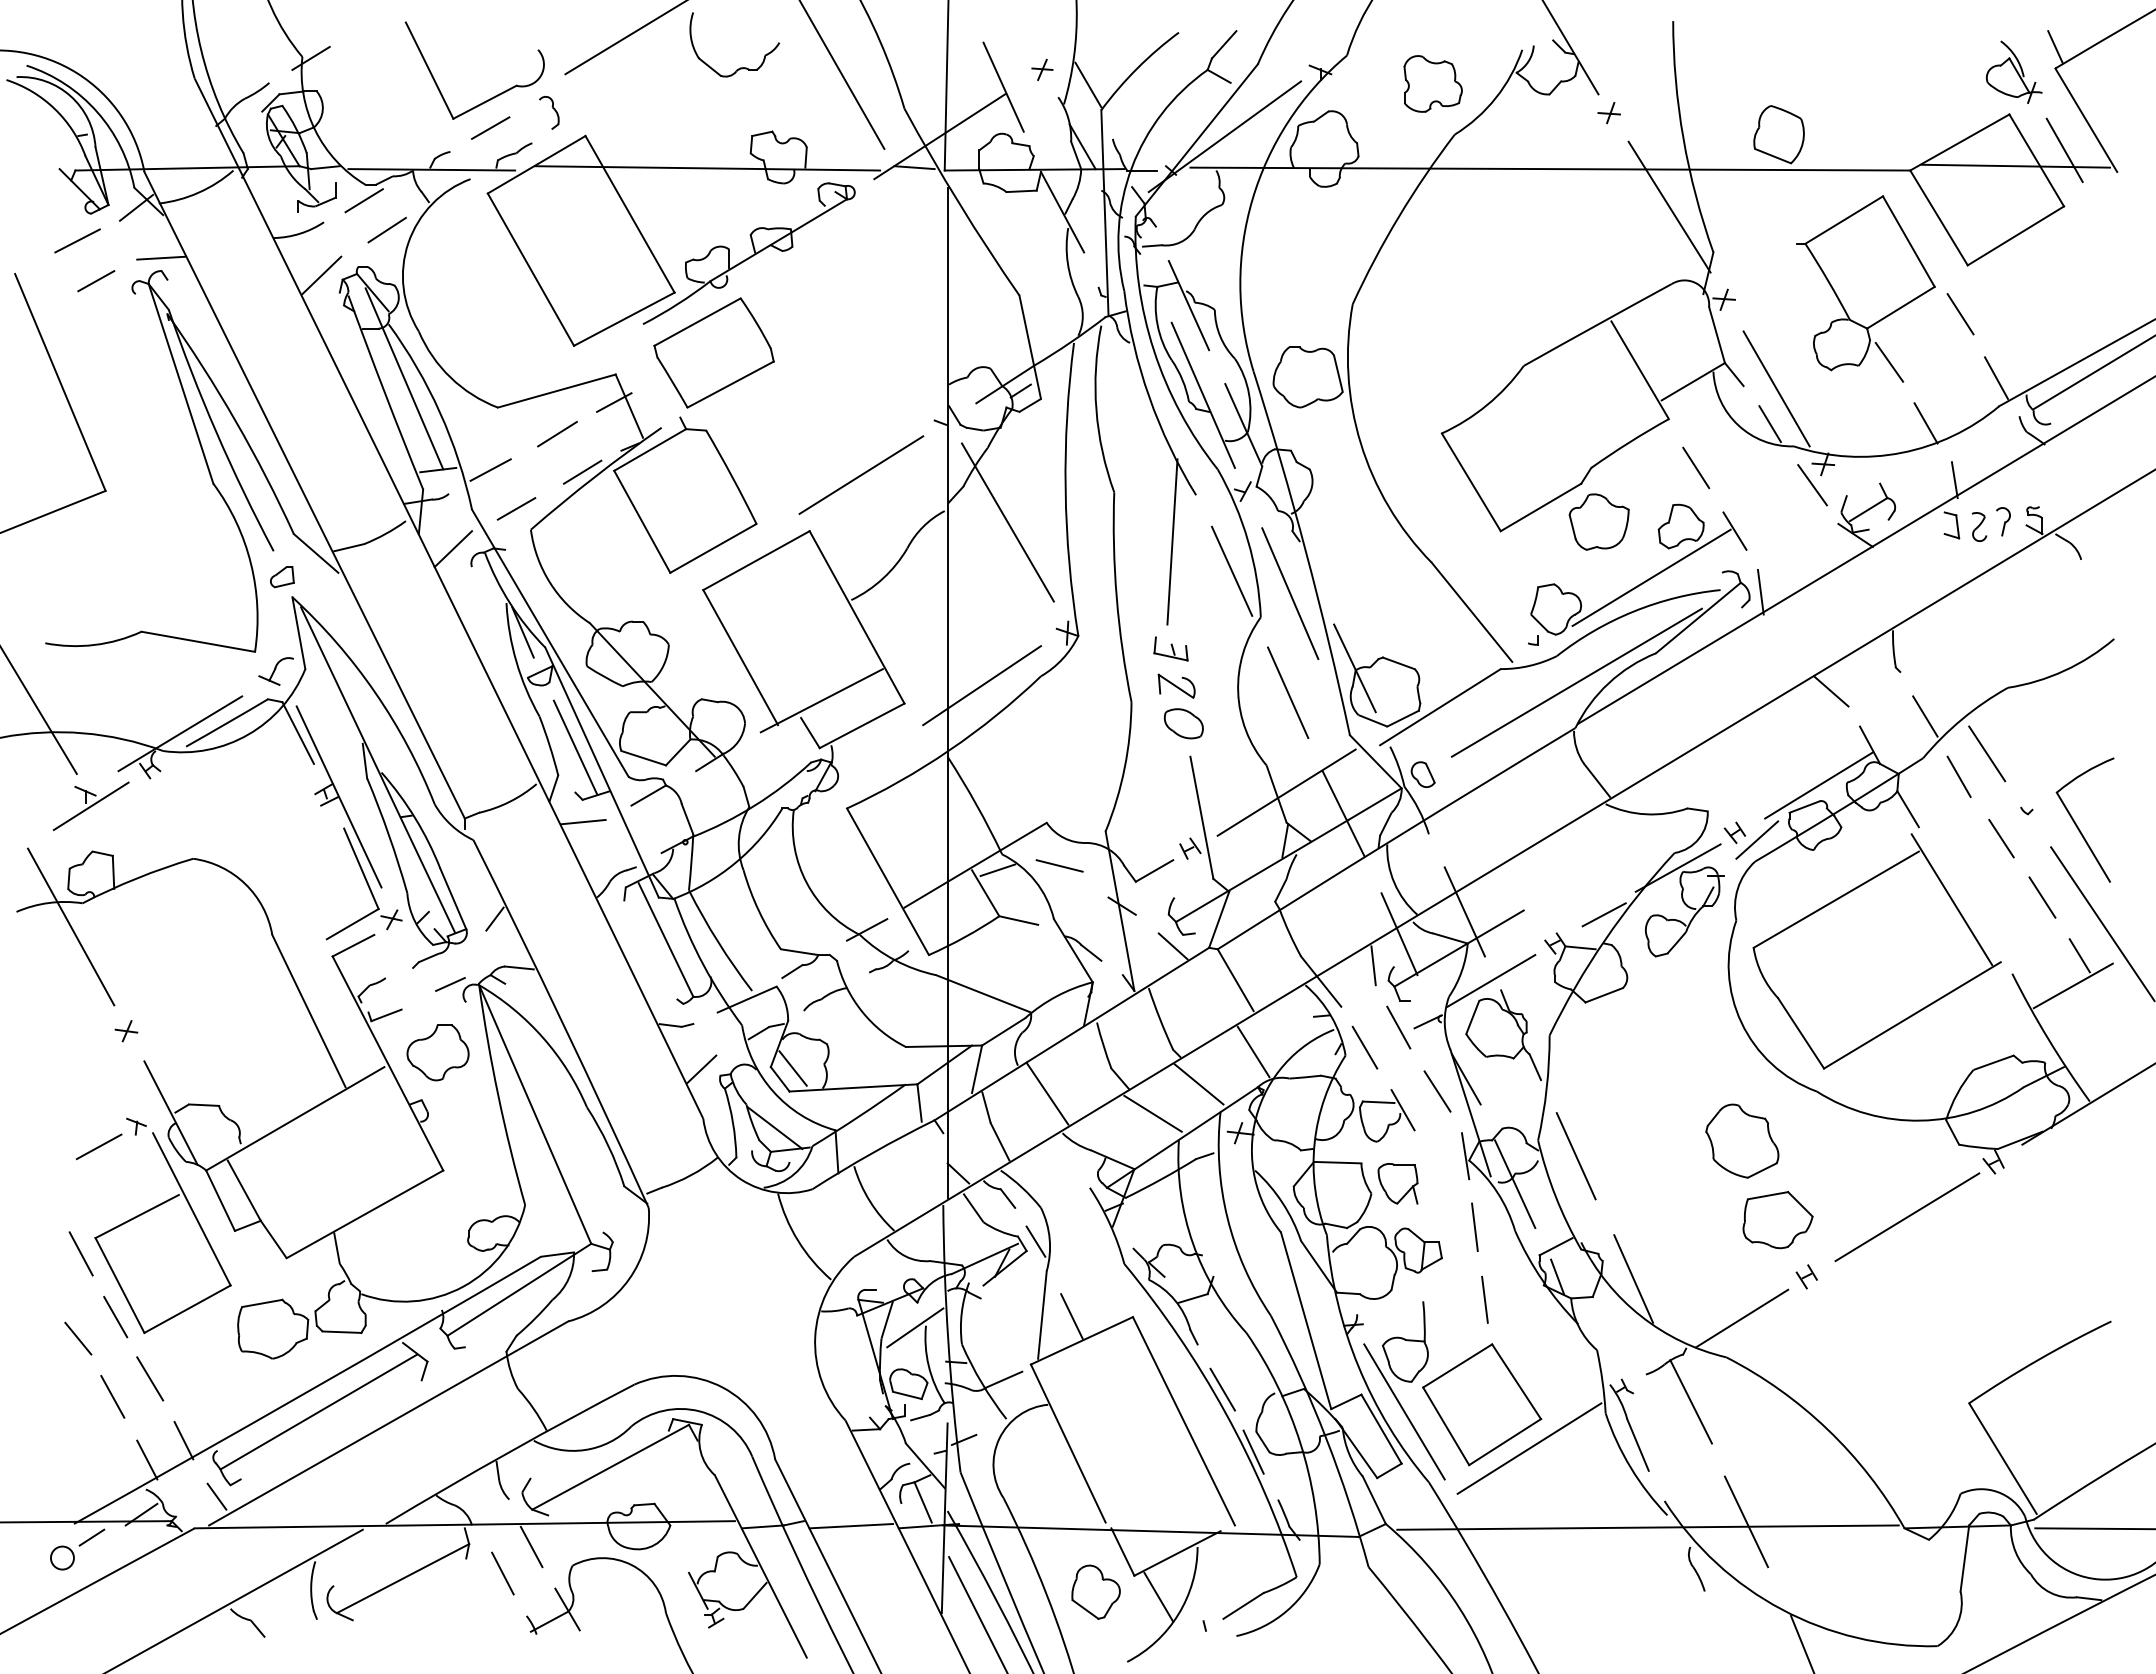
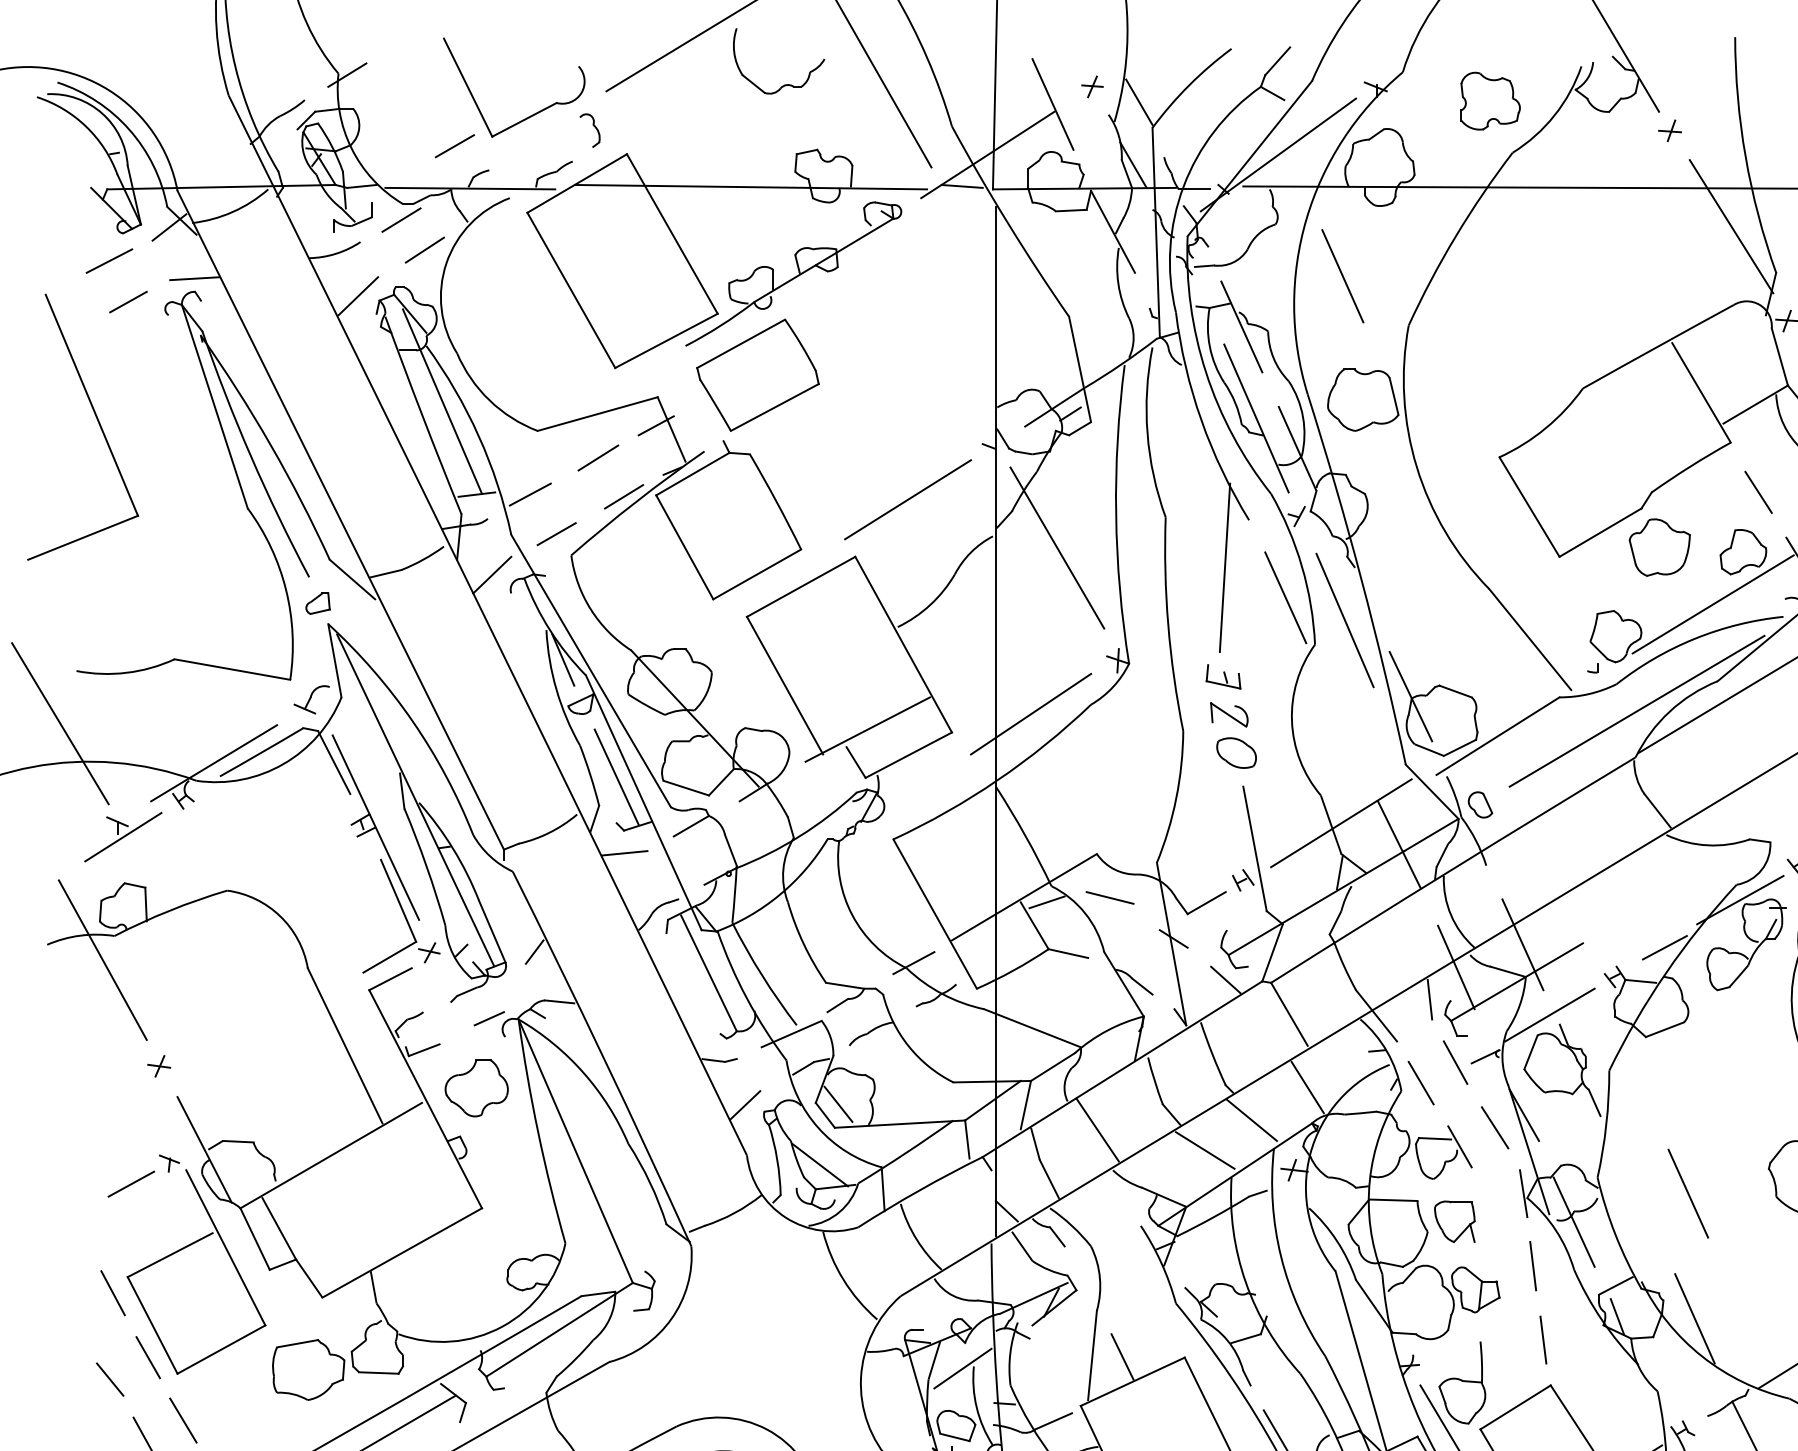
line: (490, 127) -> (454, 145), moved
line: (1288, 692) -> (1343, 275), moved
line: (1575, 1156) -> (1687, 1193), moved
line: (1035, 1241) -> (1085, 1280), removed

